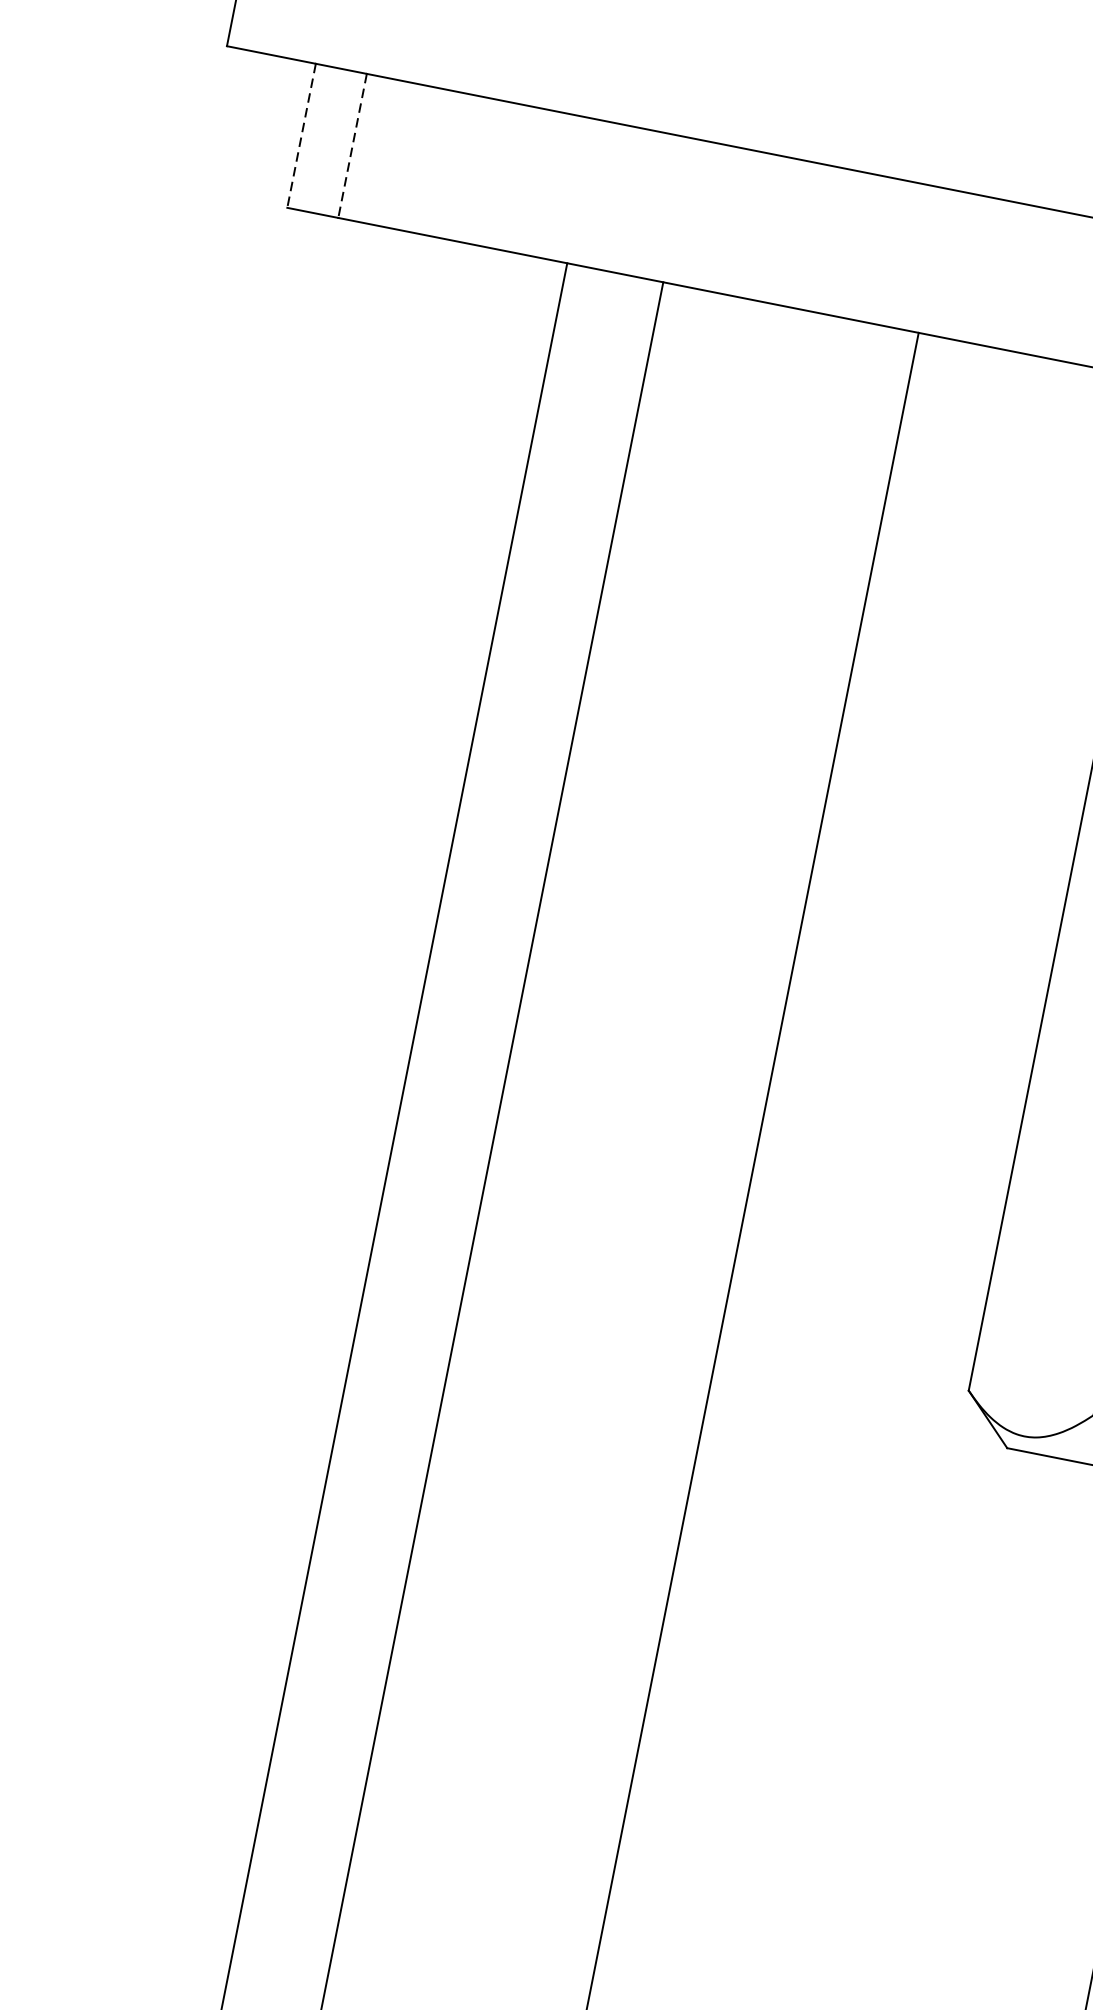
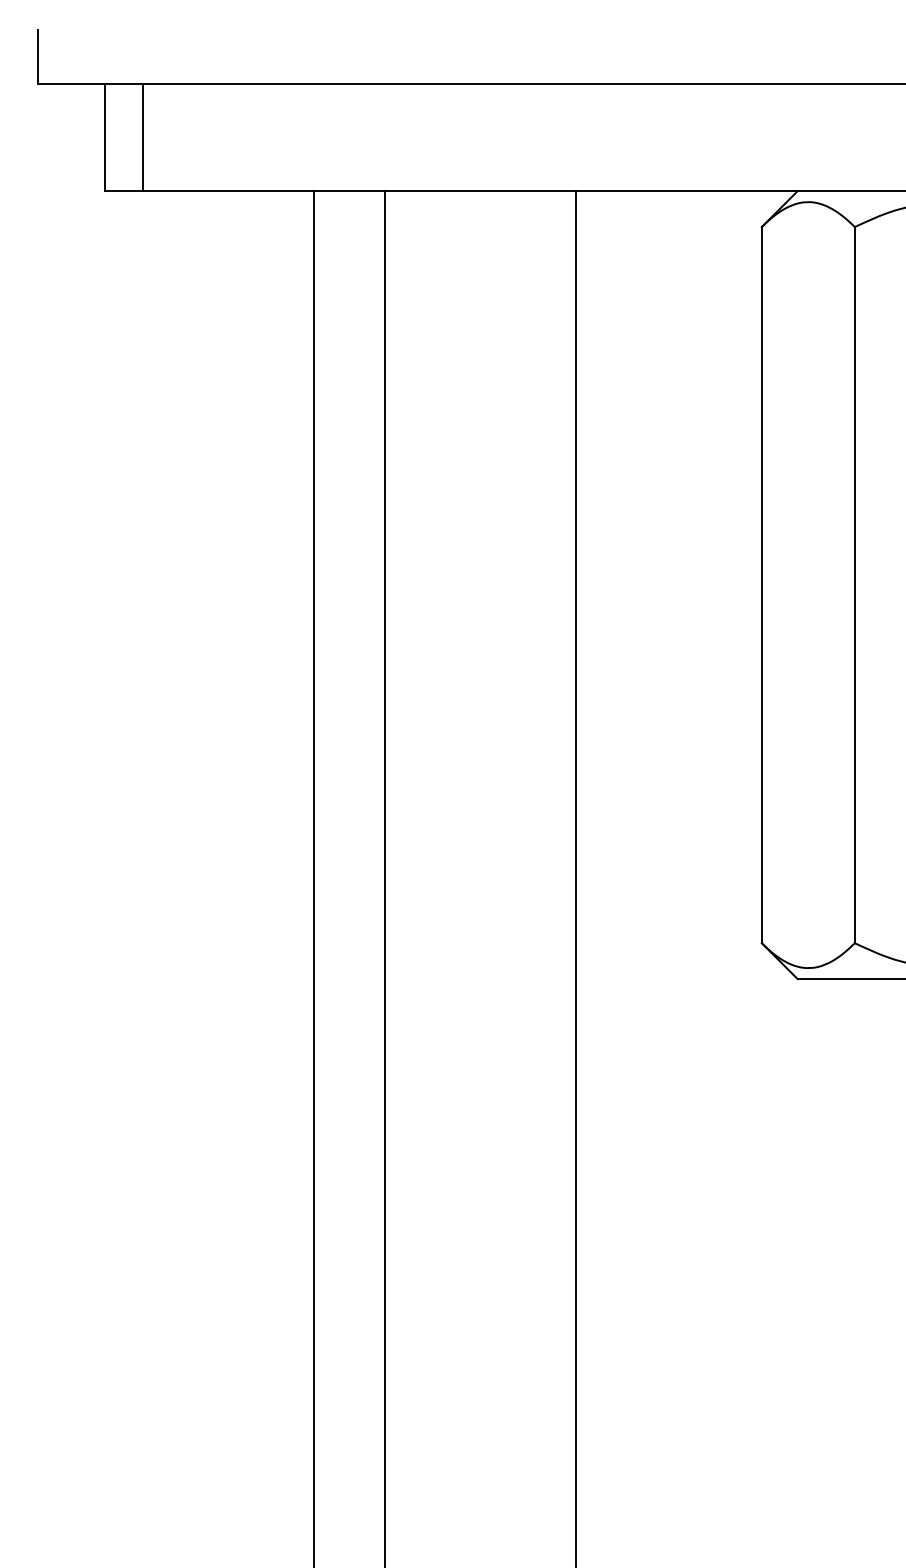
line: (301, 135) -> (104, 137), dashed -> solid
line: (352, 145) -> (142, 137), dashed -> solid

